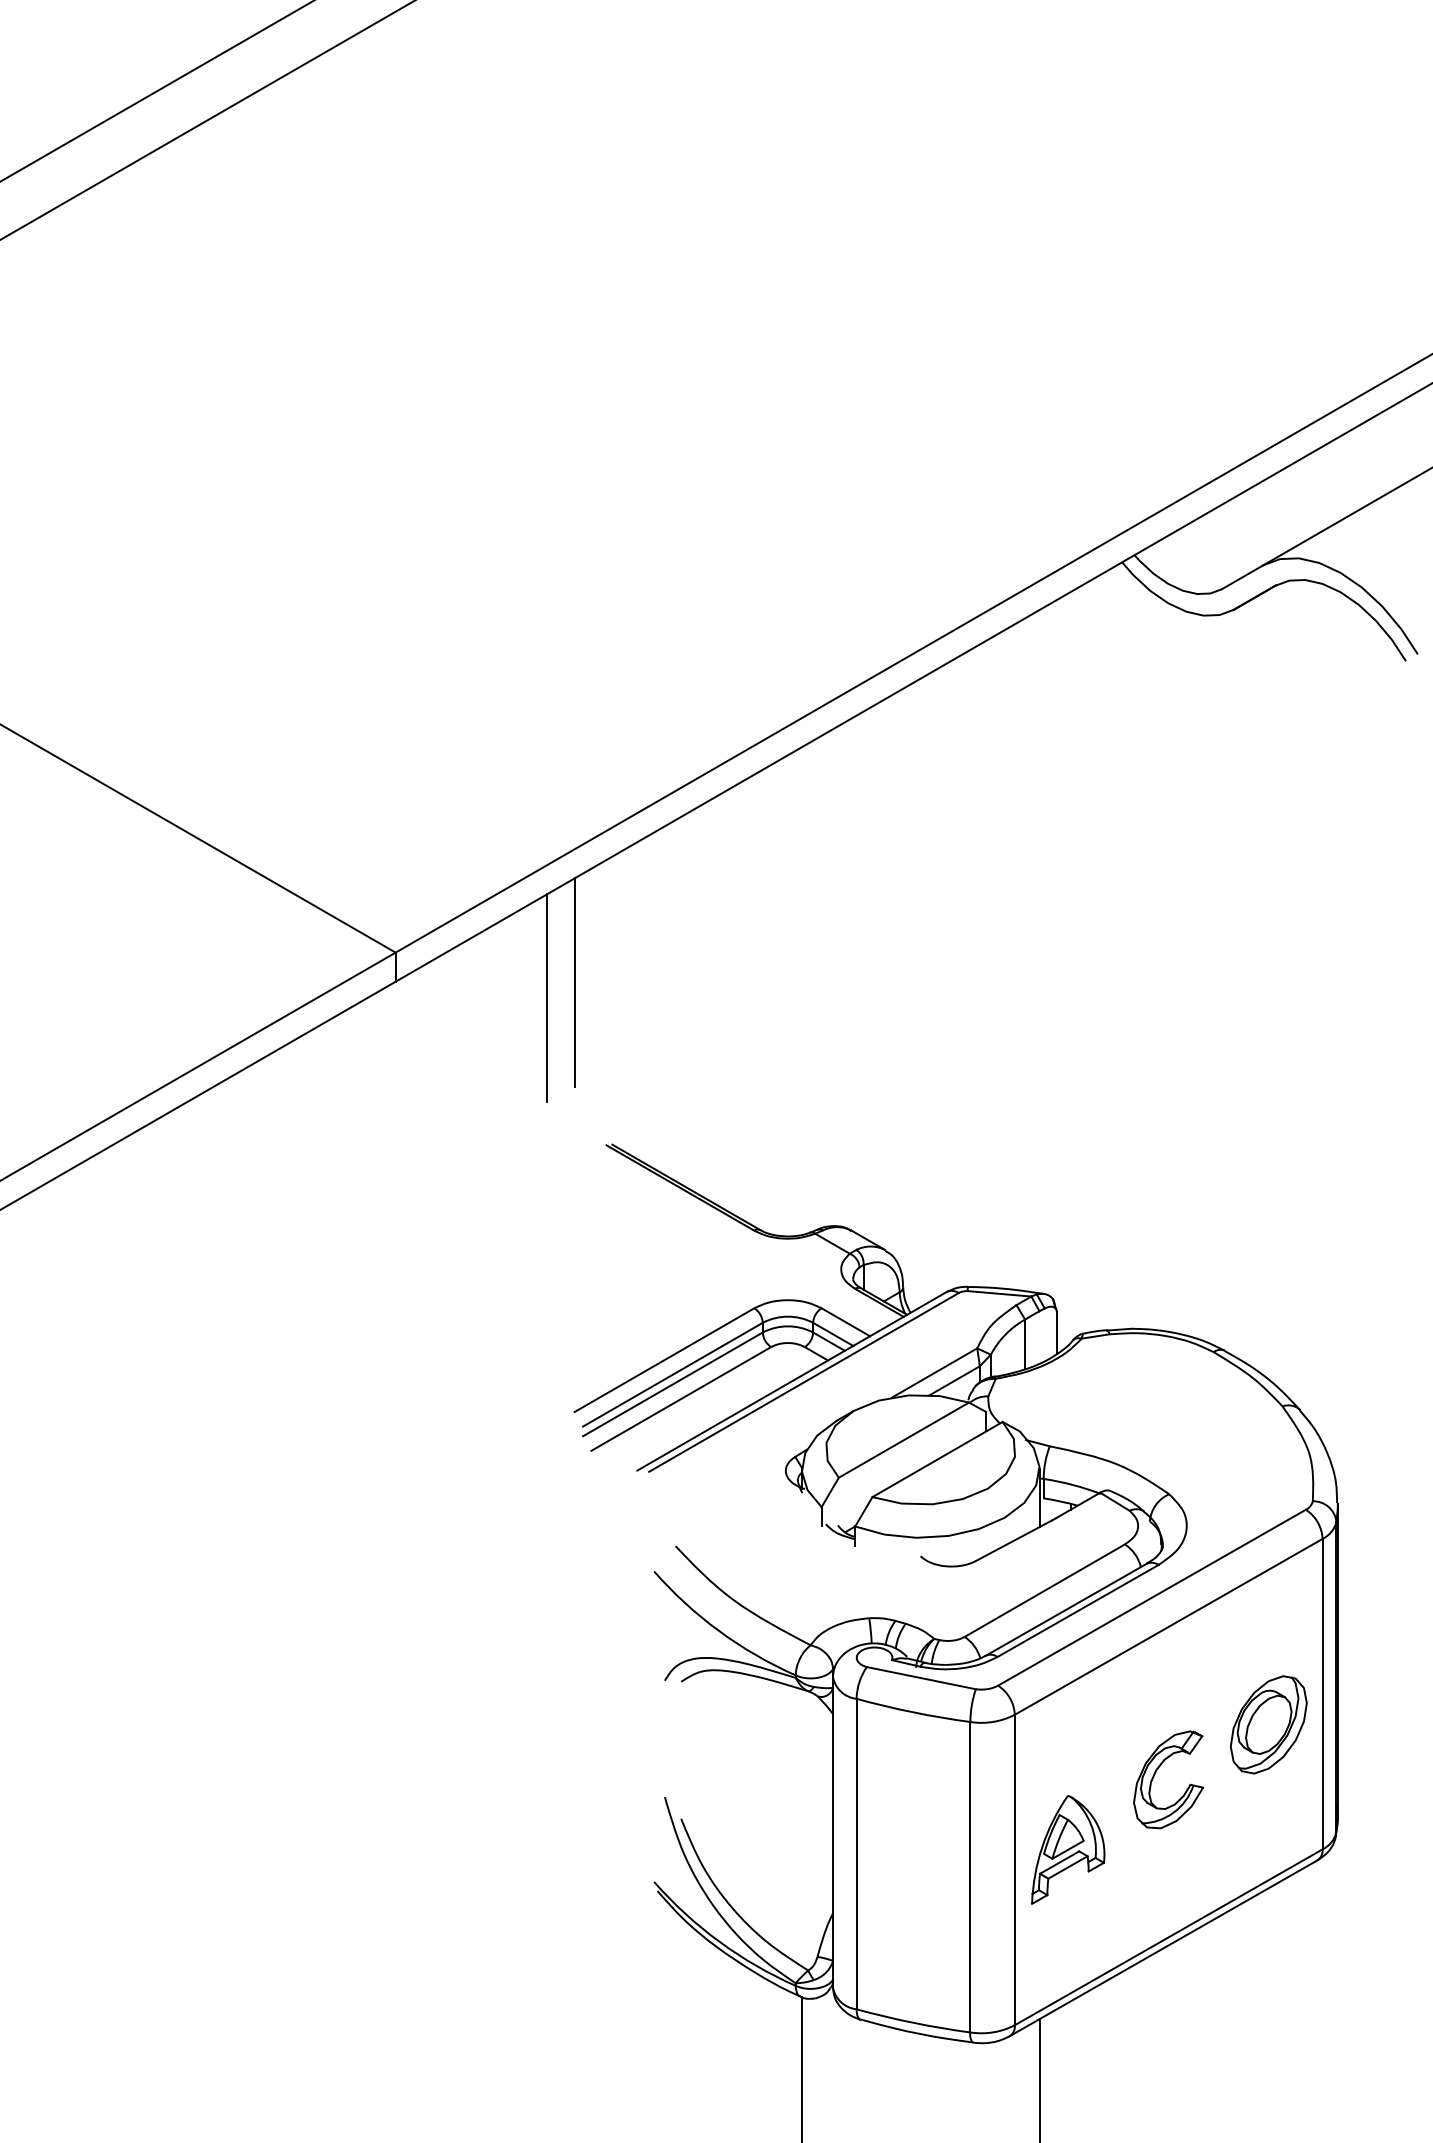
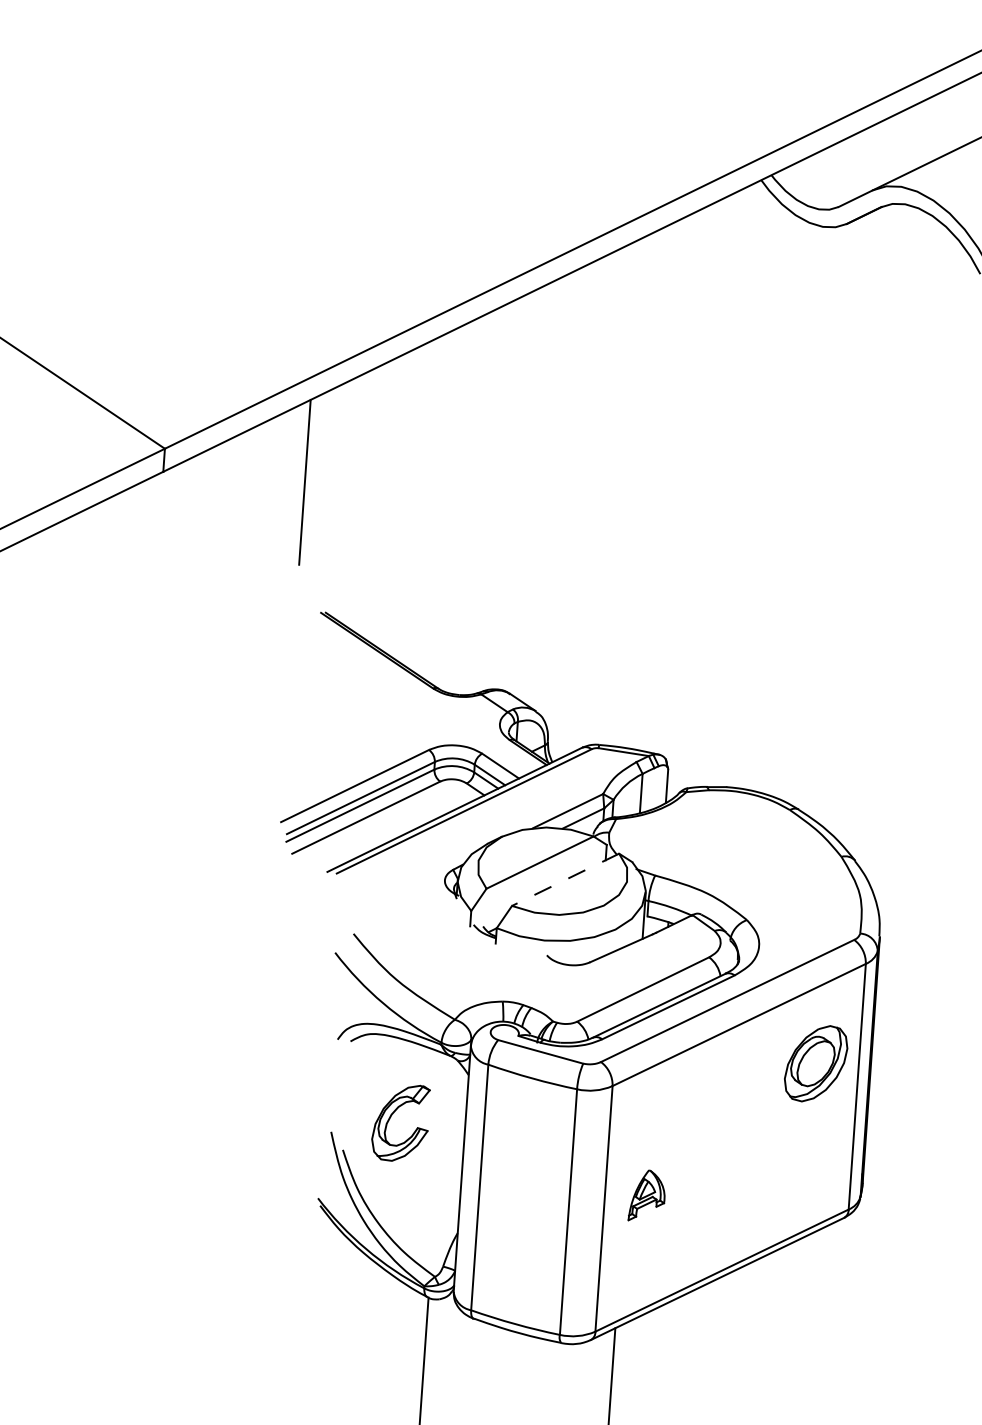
line: (546, 998) -> (281, 493), removed
line: (937, 1459) -> (565, 879), solid -> dashed
part: (1268, 1724) -> (815, 1063), moved
part: (1156, 1772) -> (391, 1116), moved
part: (1068, 1849) -> (647, 1195), size x0.6

